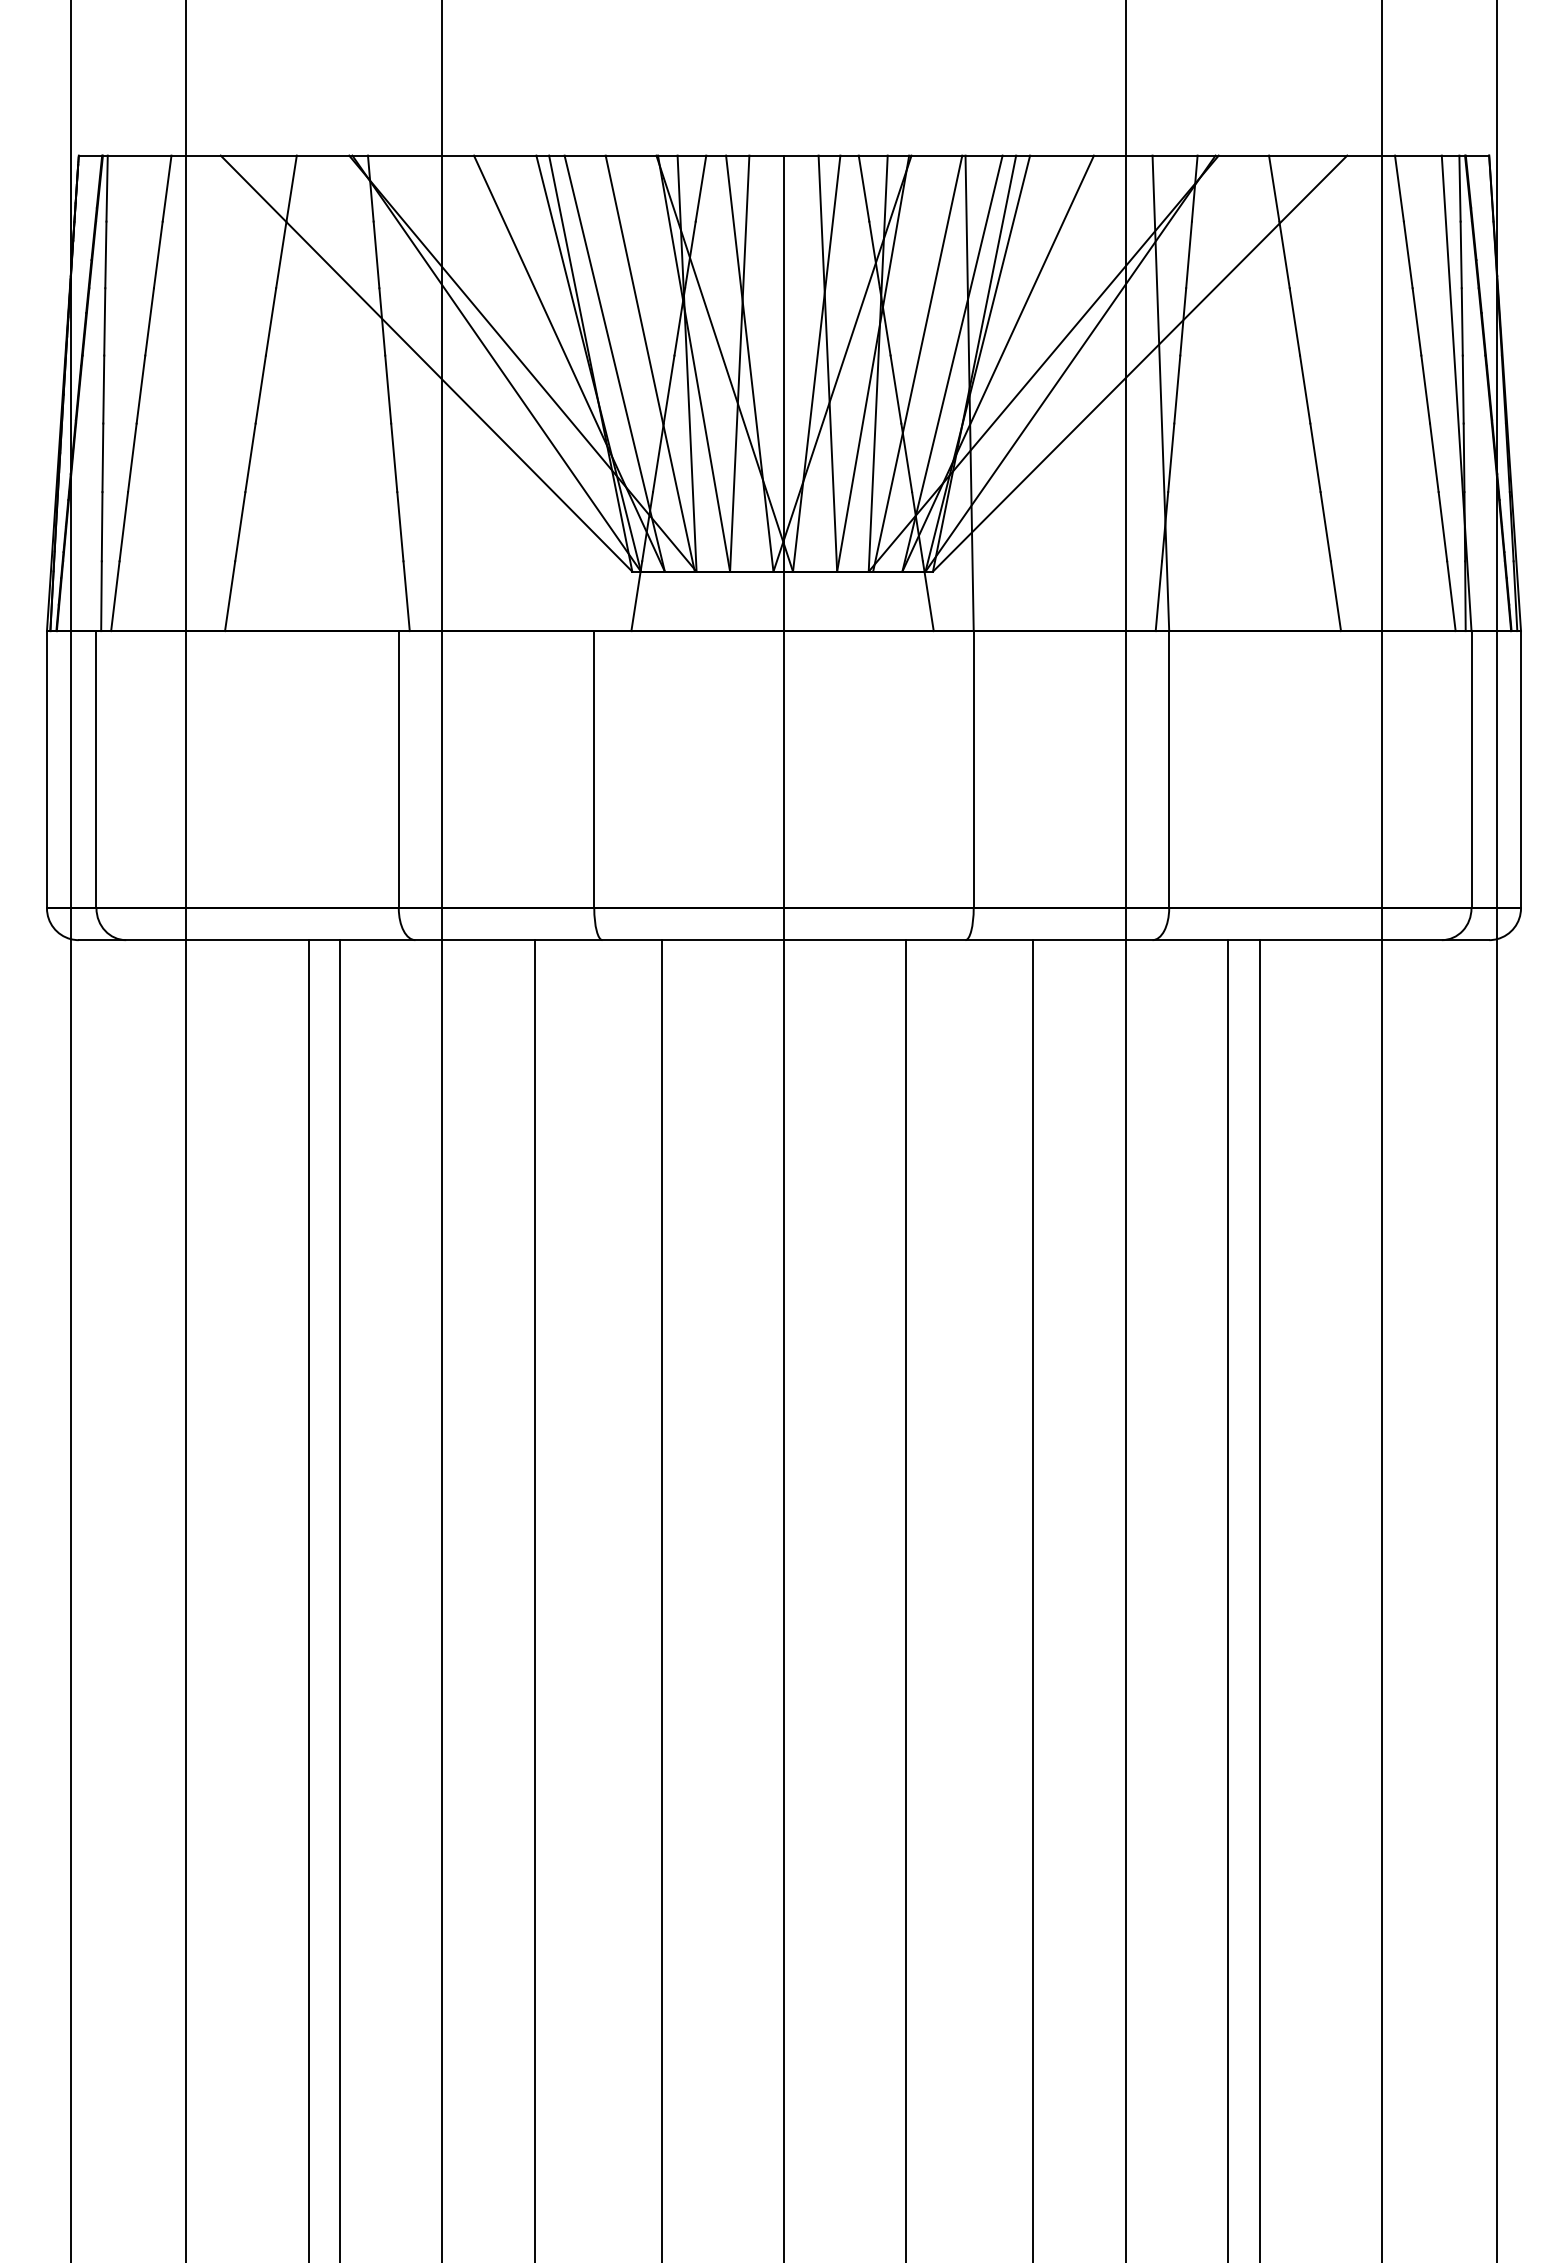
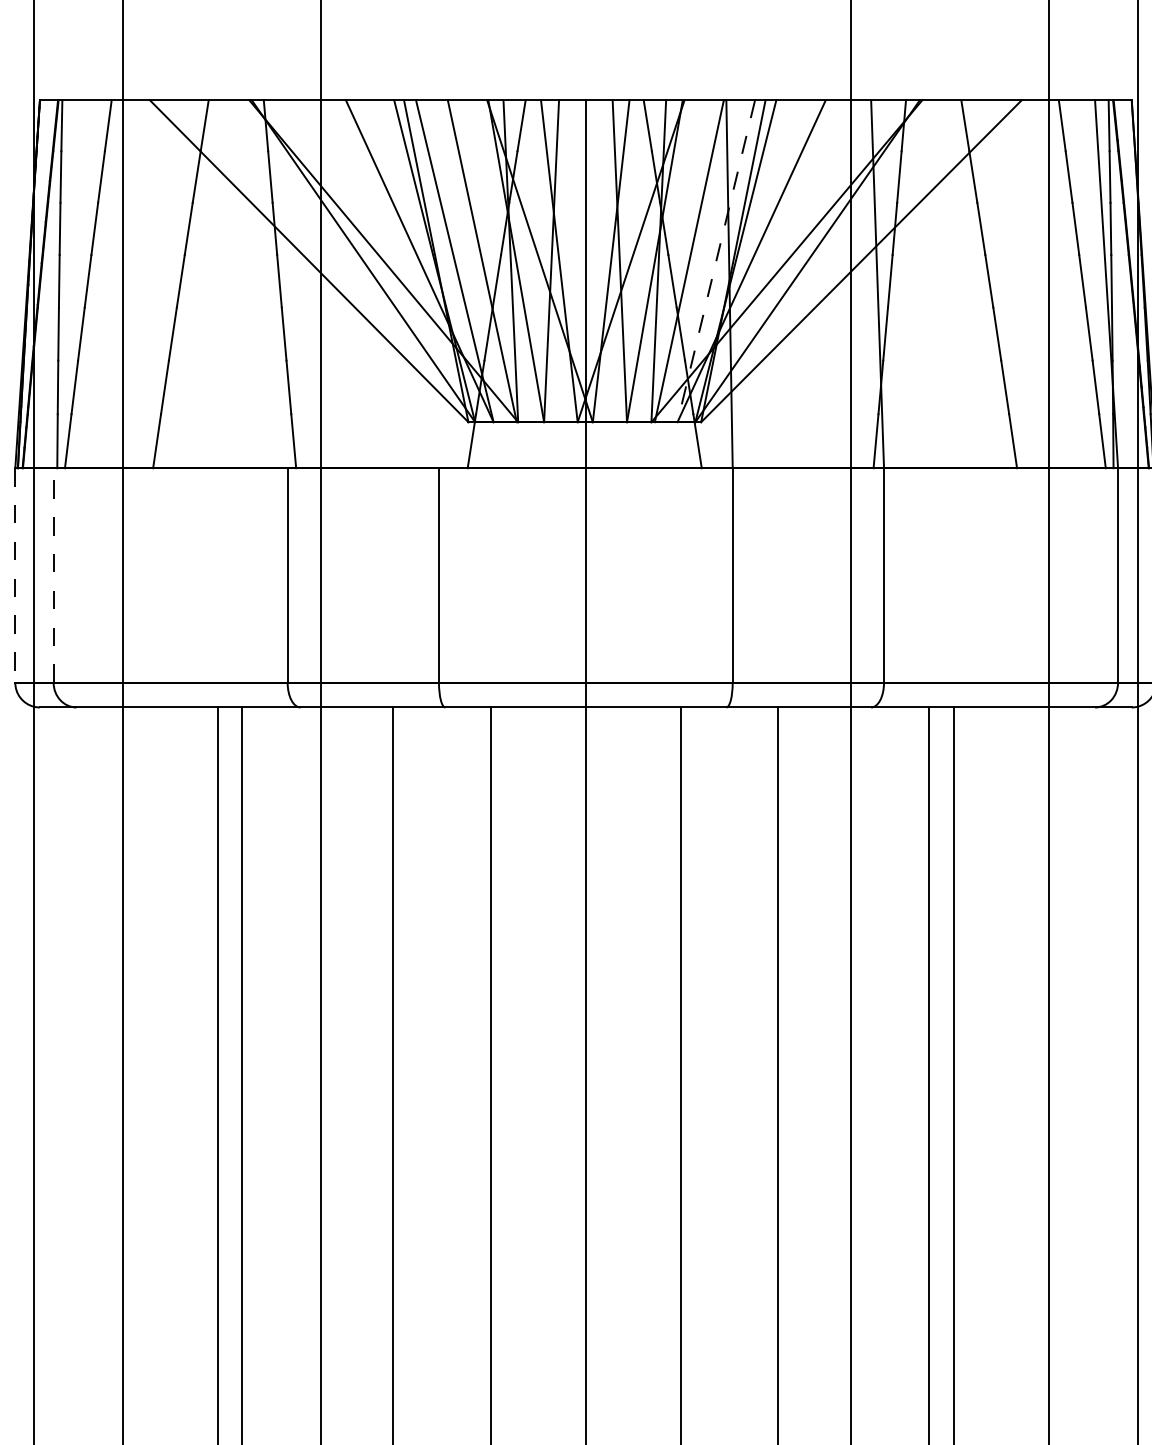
line: (952, 363) -> (716, 261), solid -> dashed
line: (46, 769) -> (14, 575), solid -> dashed
line: (96, 769) -> (53, 575), solid -> dashed

